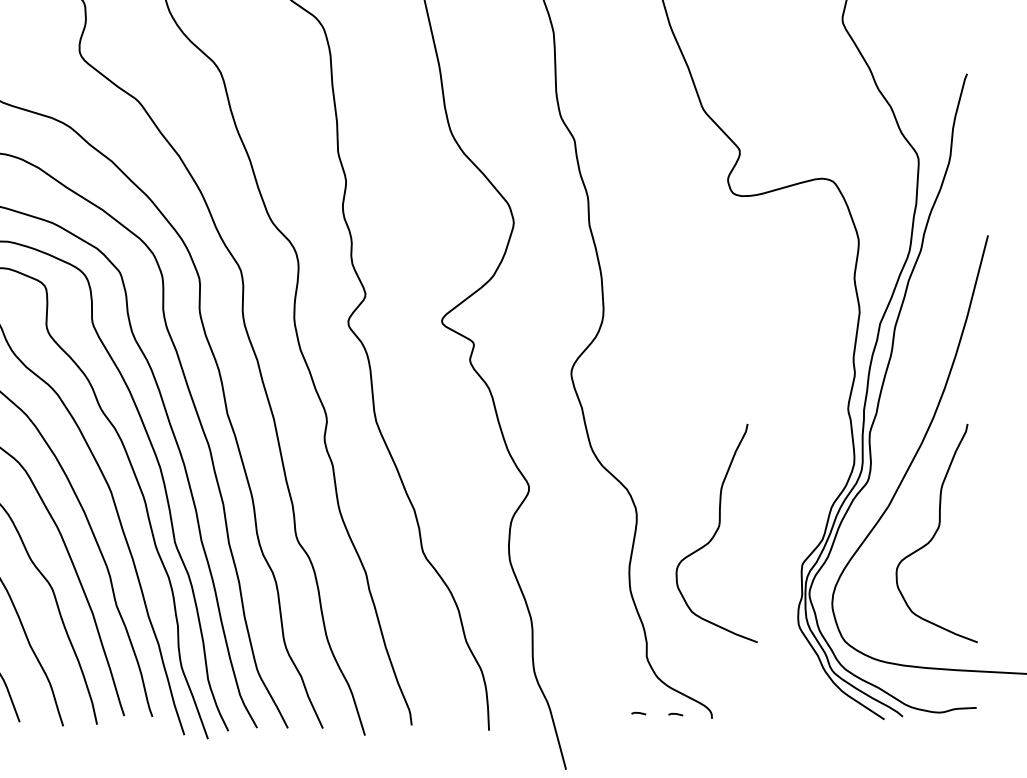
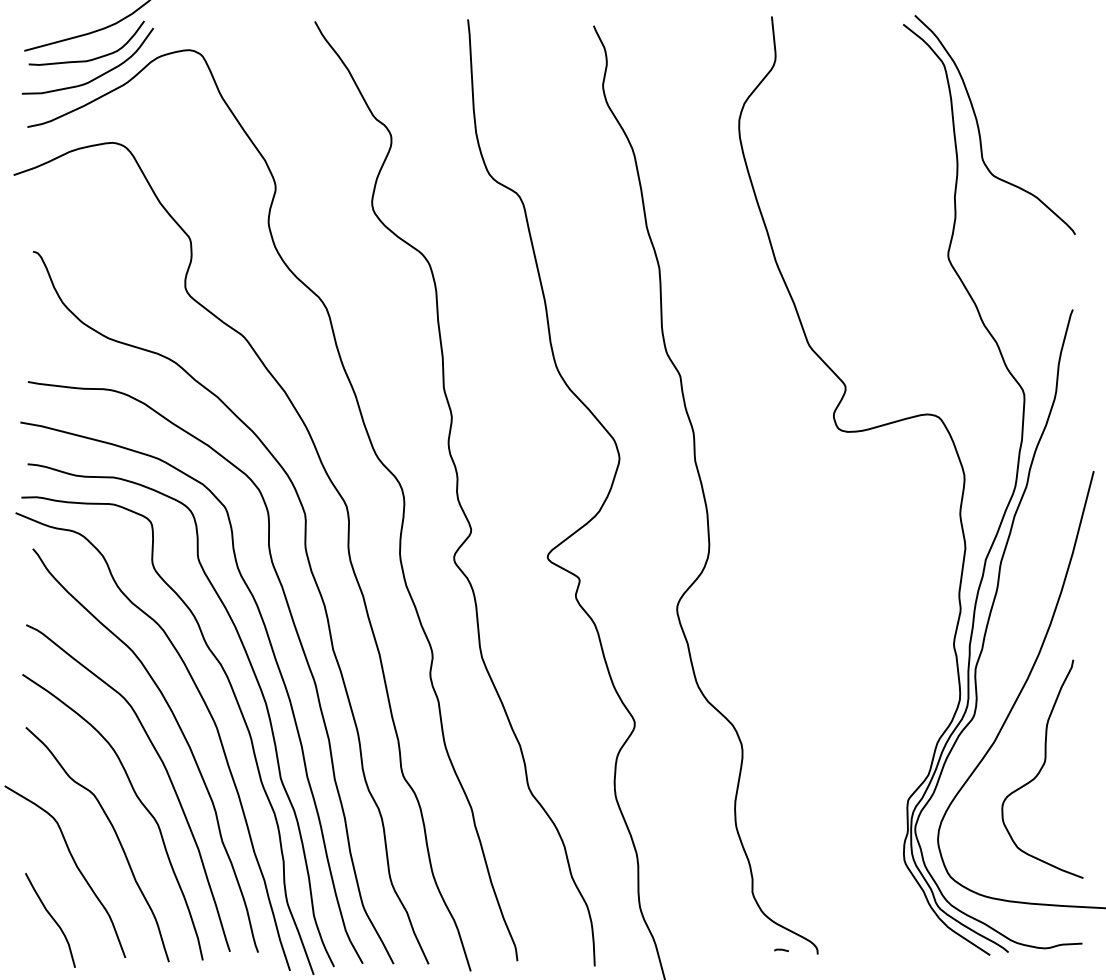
curve: (716, 532) -> (822, 768), removed
line: (638, 713) -> (744, 949), removed

